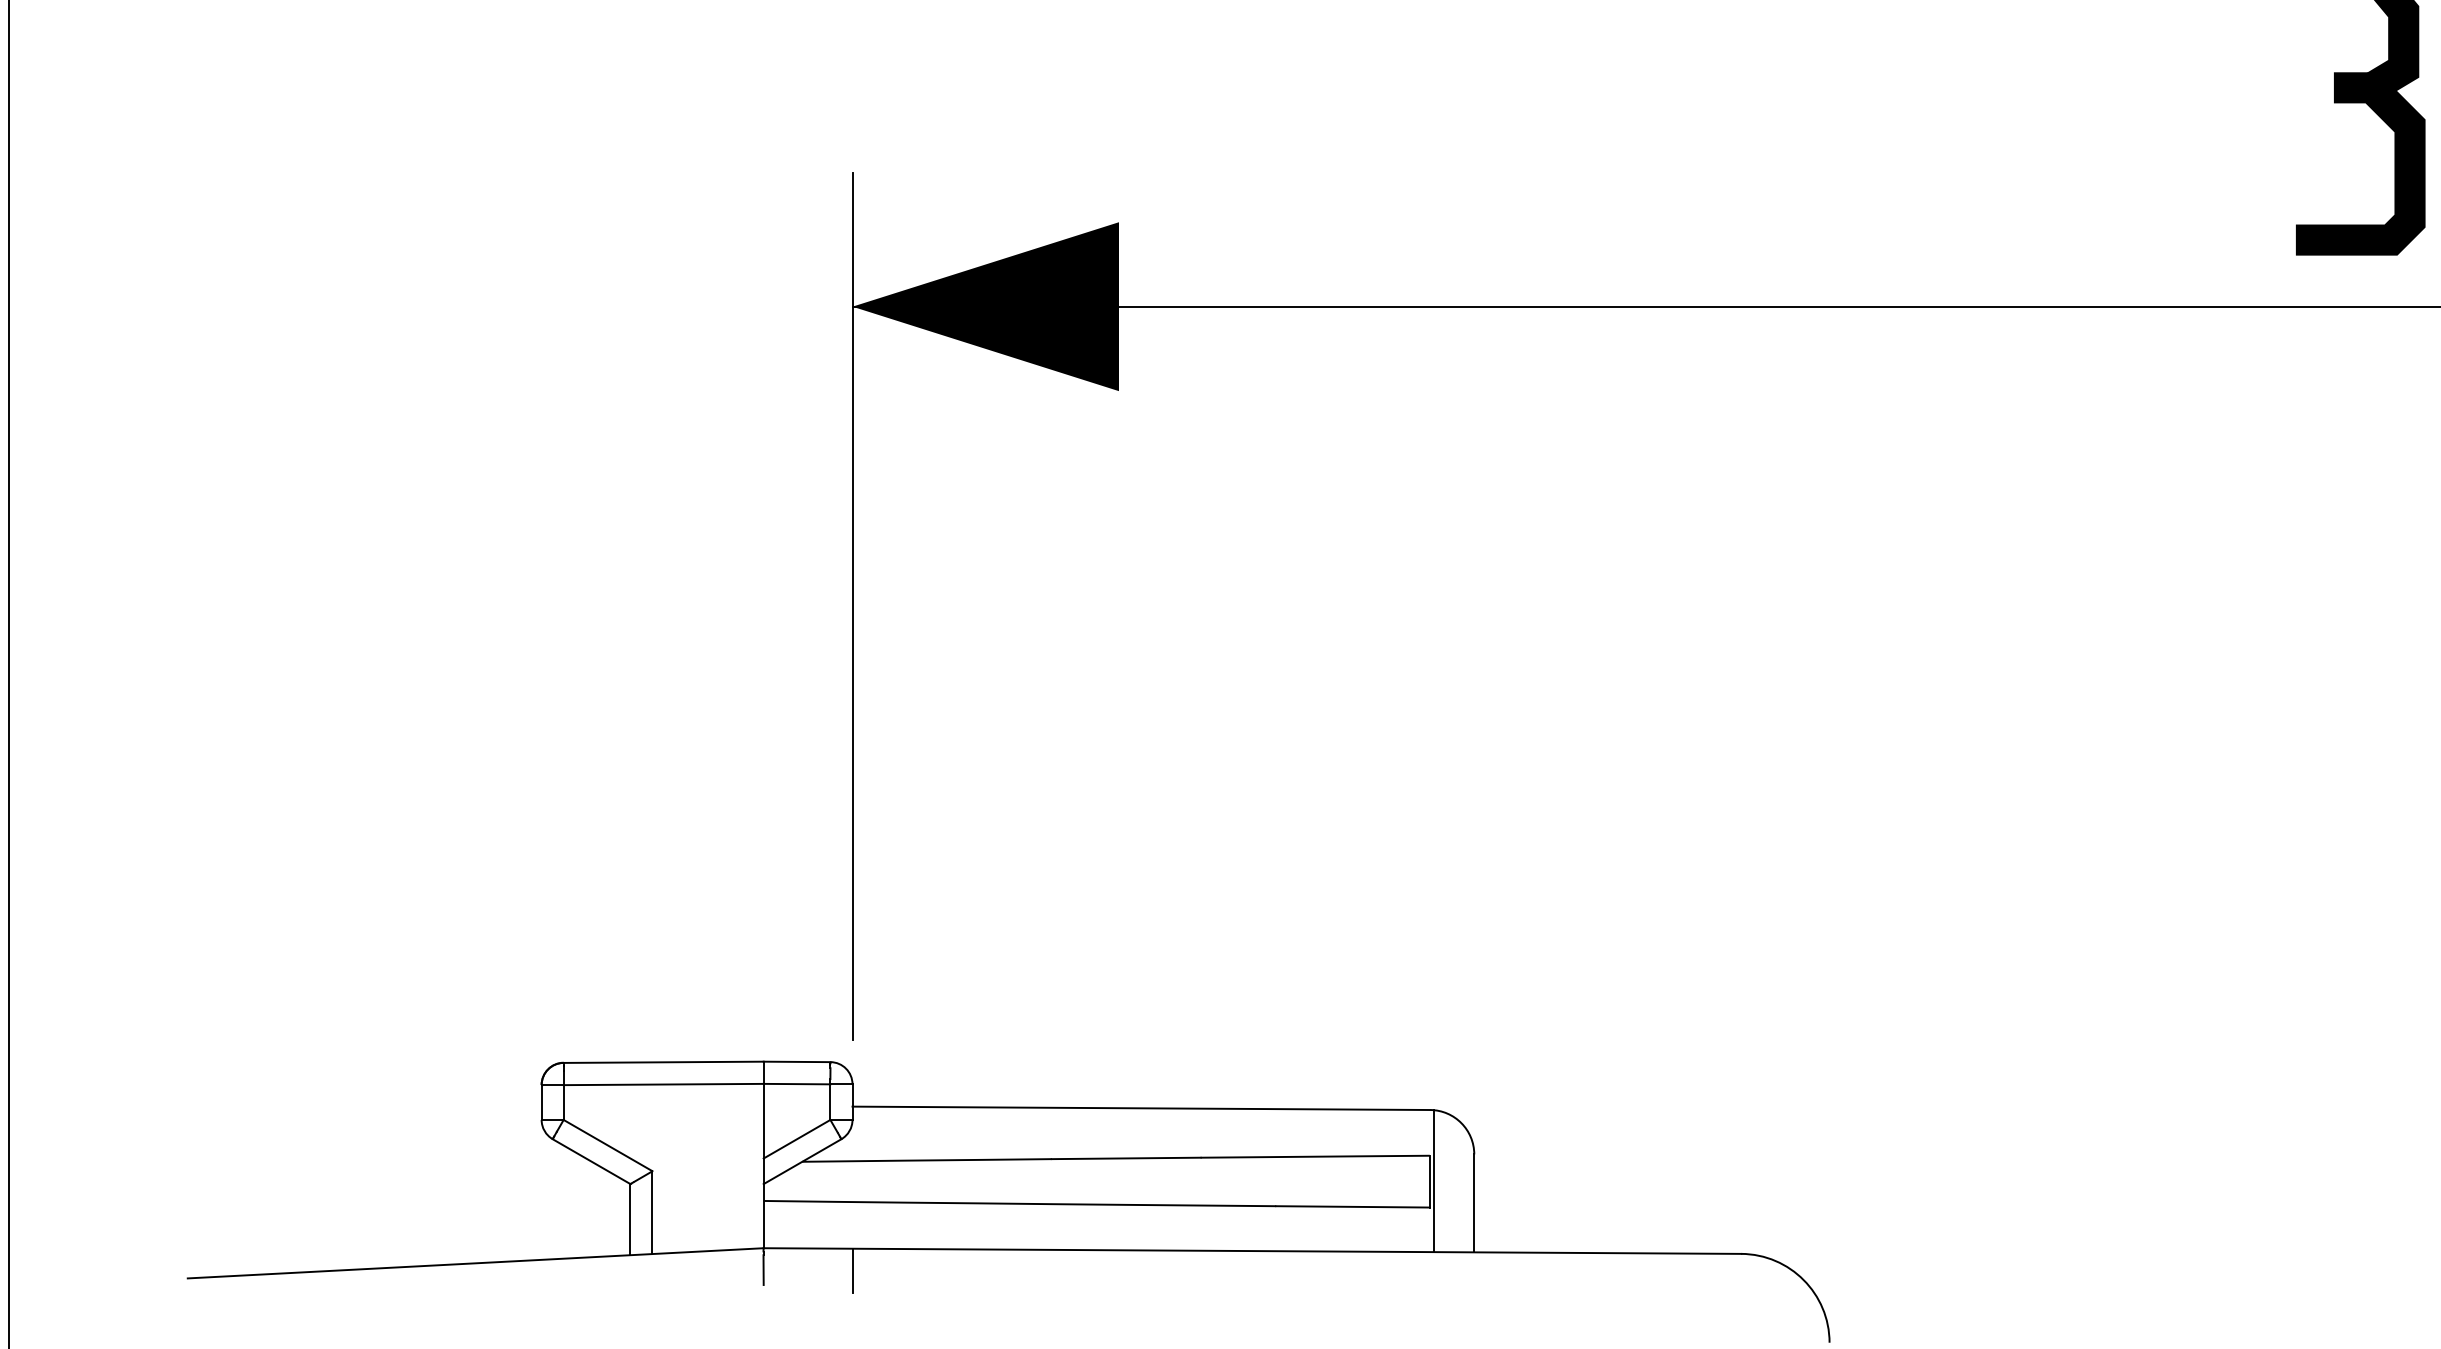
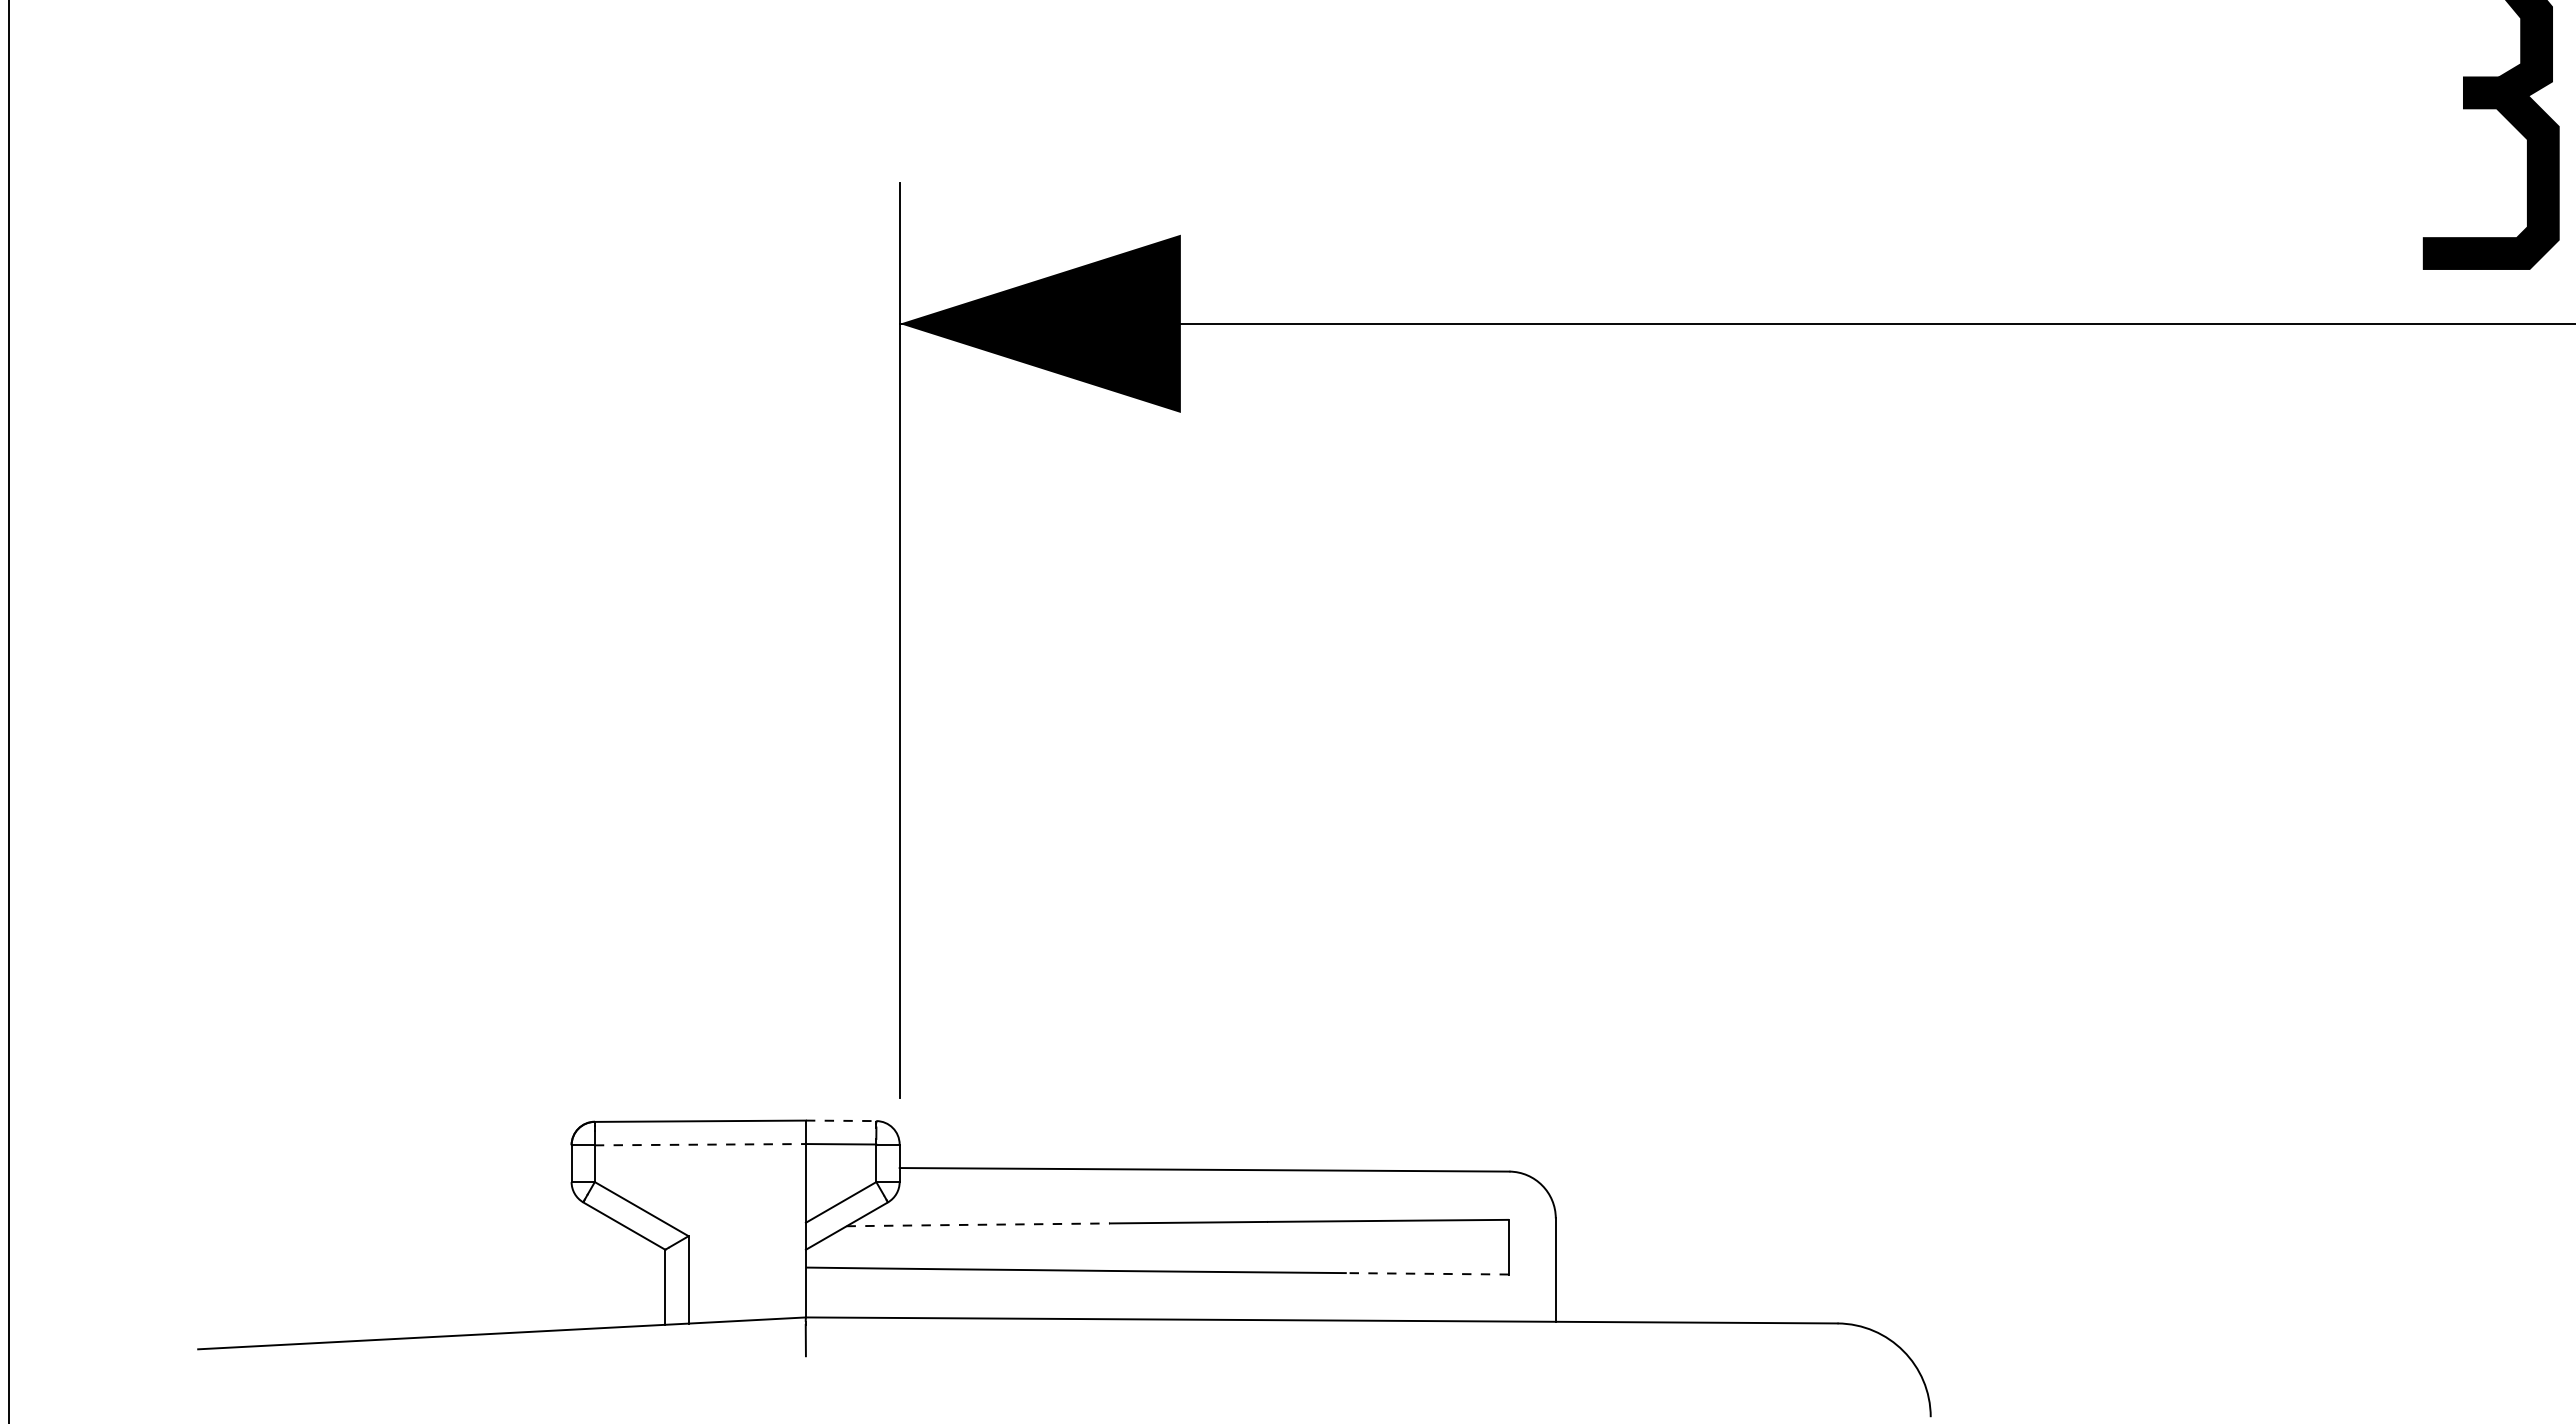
line: (797, 1061) -> (841, 1120), solid -> dashed
line: (663, 1084) -> (700, 1144), solid -> dashed
line: (928, 1160) -> (979, 1224), solid -> dashed
line: (1434, 1180) -> (1513, 1246), removed
line: (1352, 1206) -> (1427, 1273), solid -> dashed
line: (852, 1271) -> (899, 1341), removed

